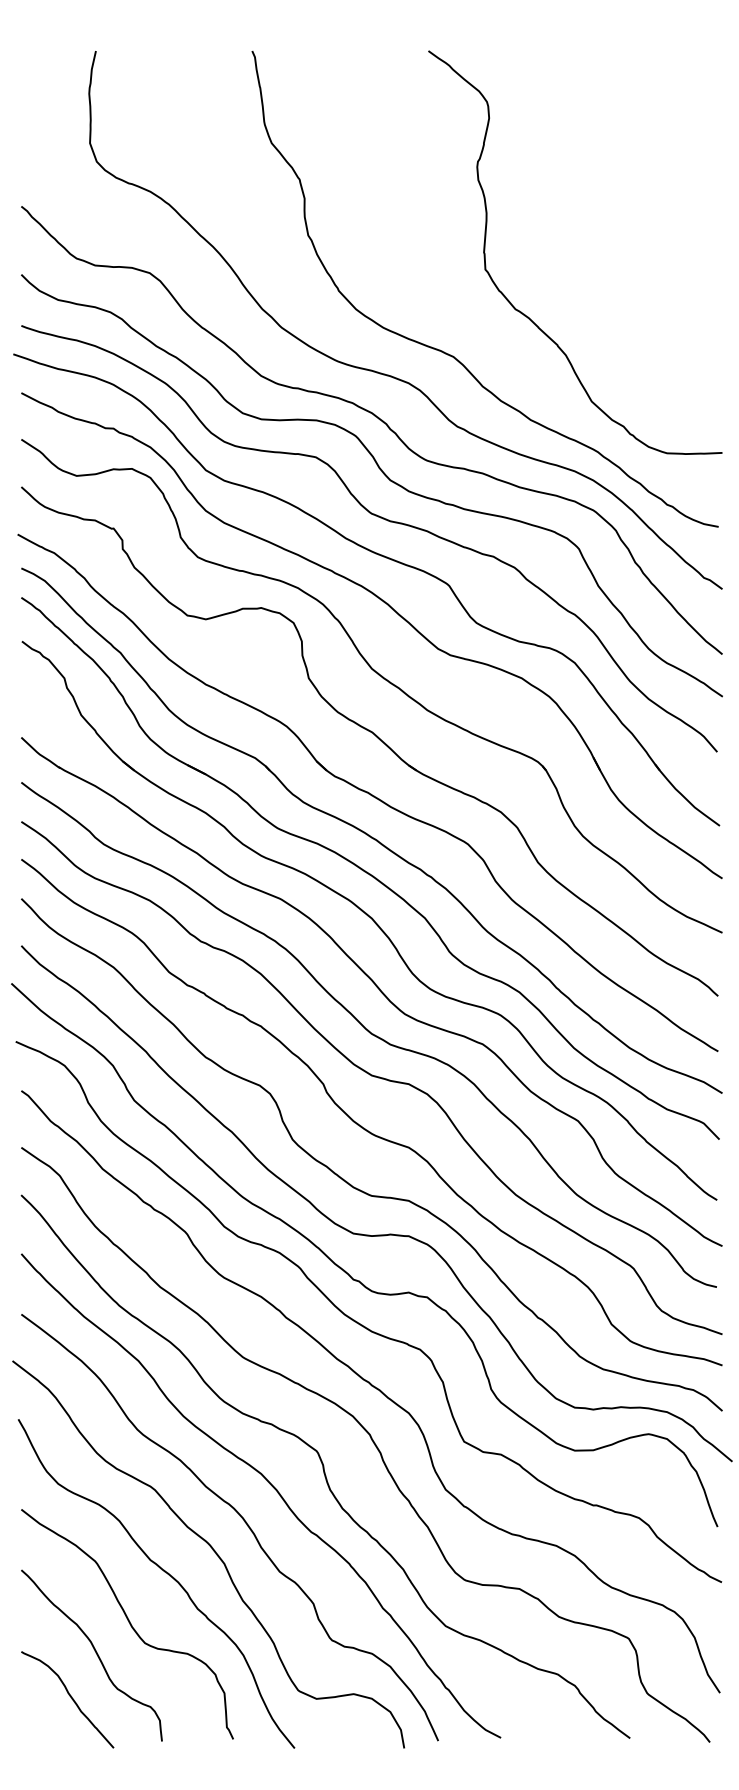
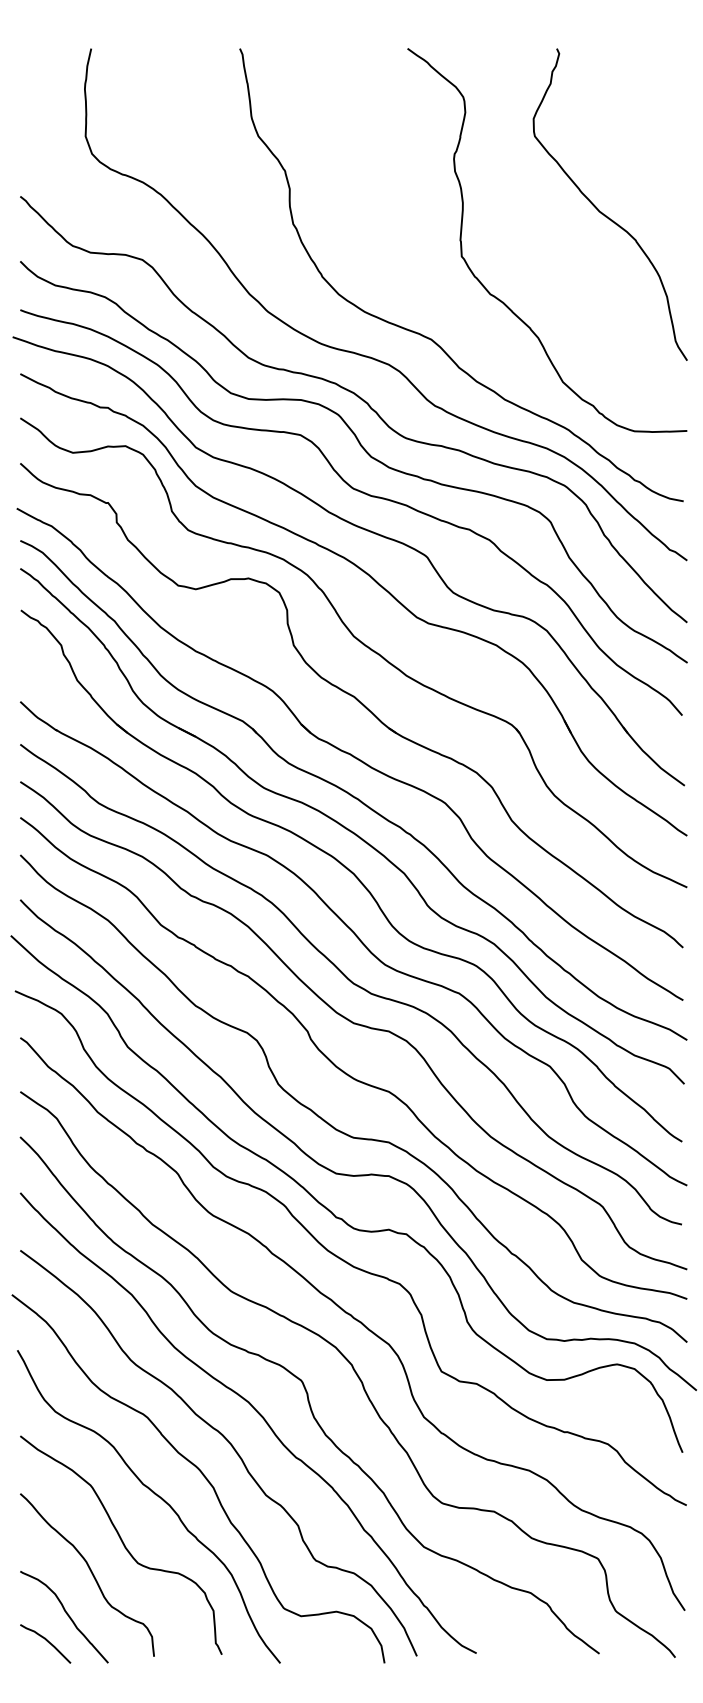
curve: (632, 222) -> (601, 211), added
curve: (48, 1725) -> (46, 1641), added

